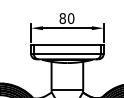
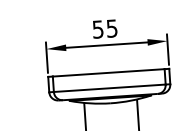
text: (66, 18) -> (104, 28), 80 -> 55

